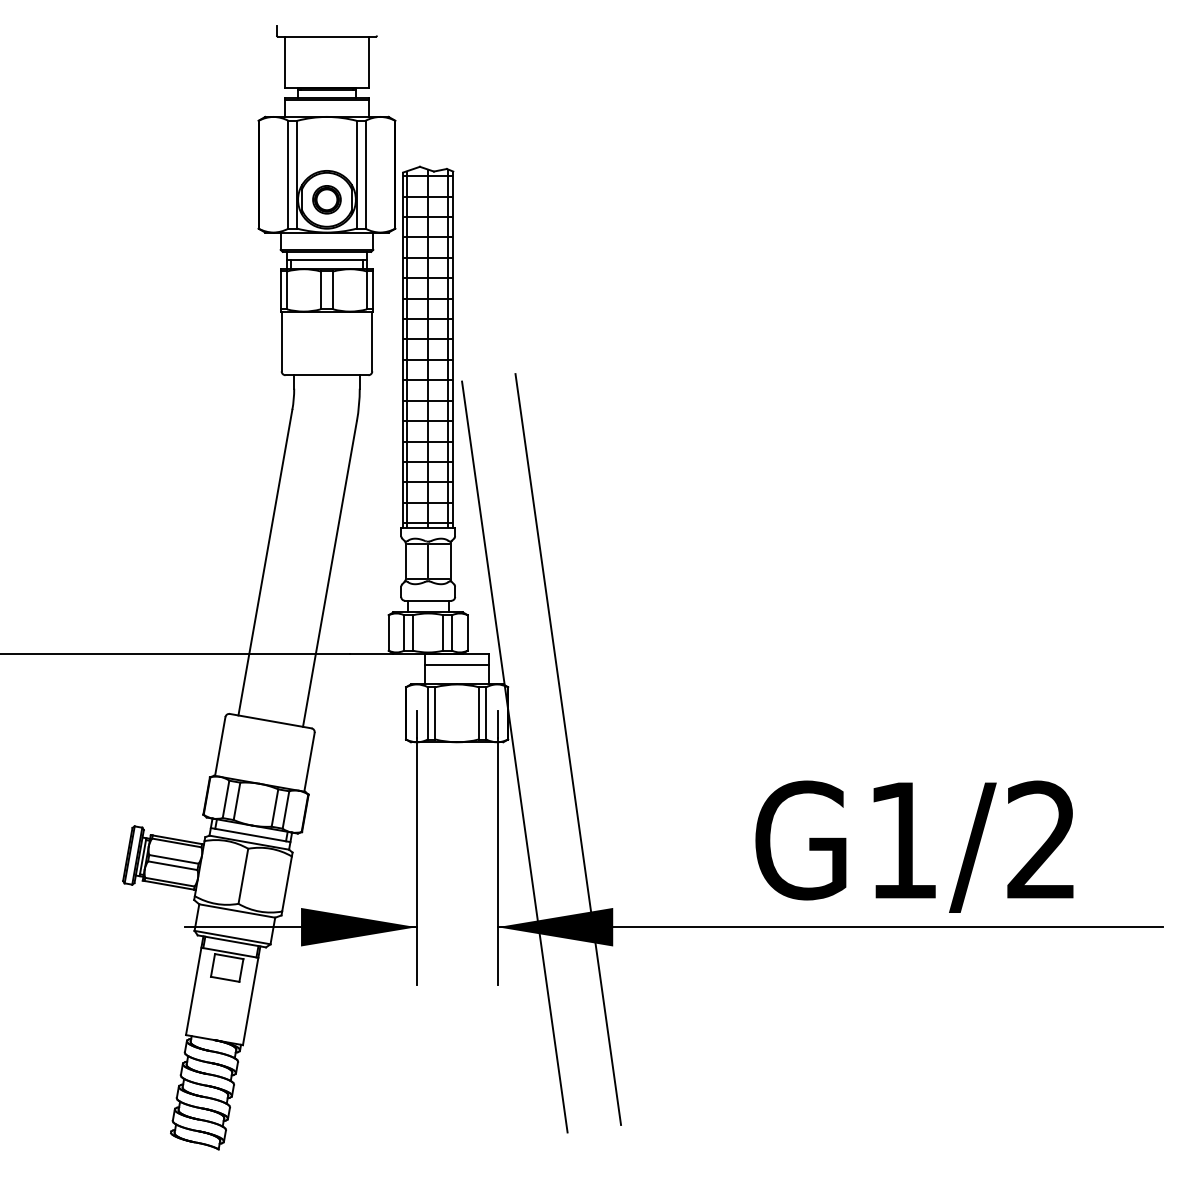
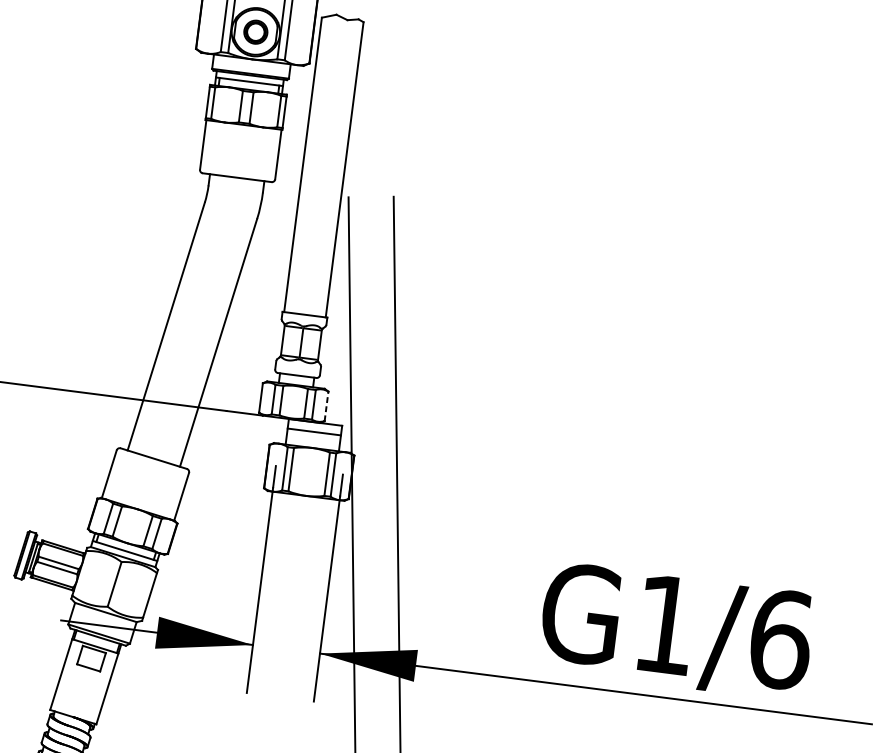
hatch: (428, 348) -> (324, 166), removed
line: (467, 632) -> (326, 405), solid -> dashed
text: (1042, 840) -> (781, 639), G1/2 -> G1/6

